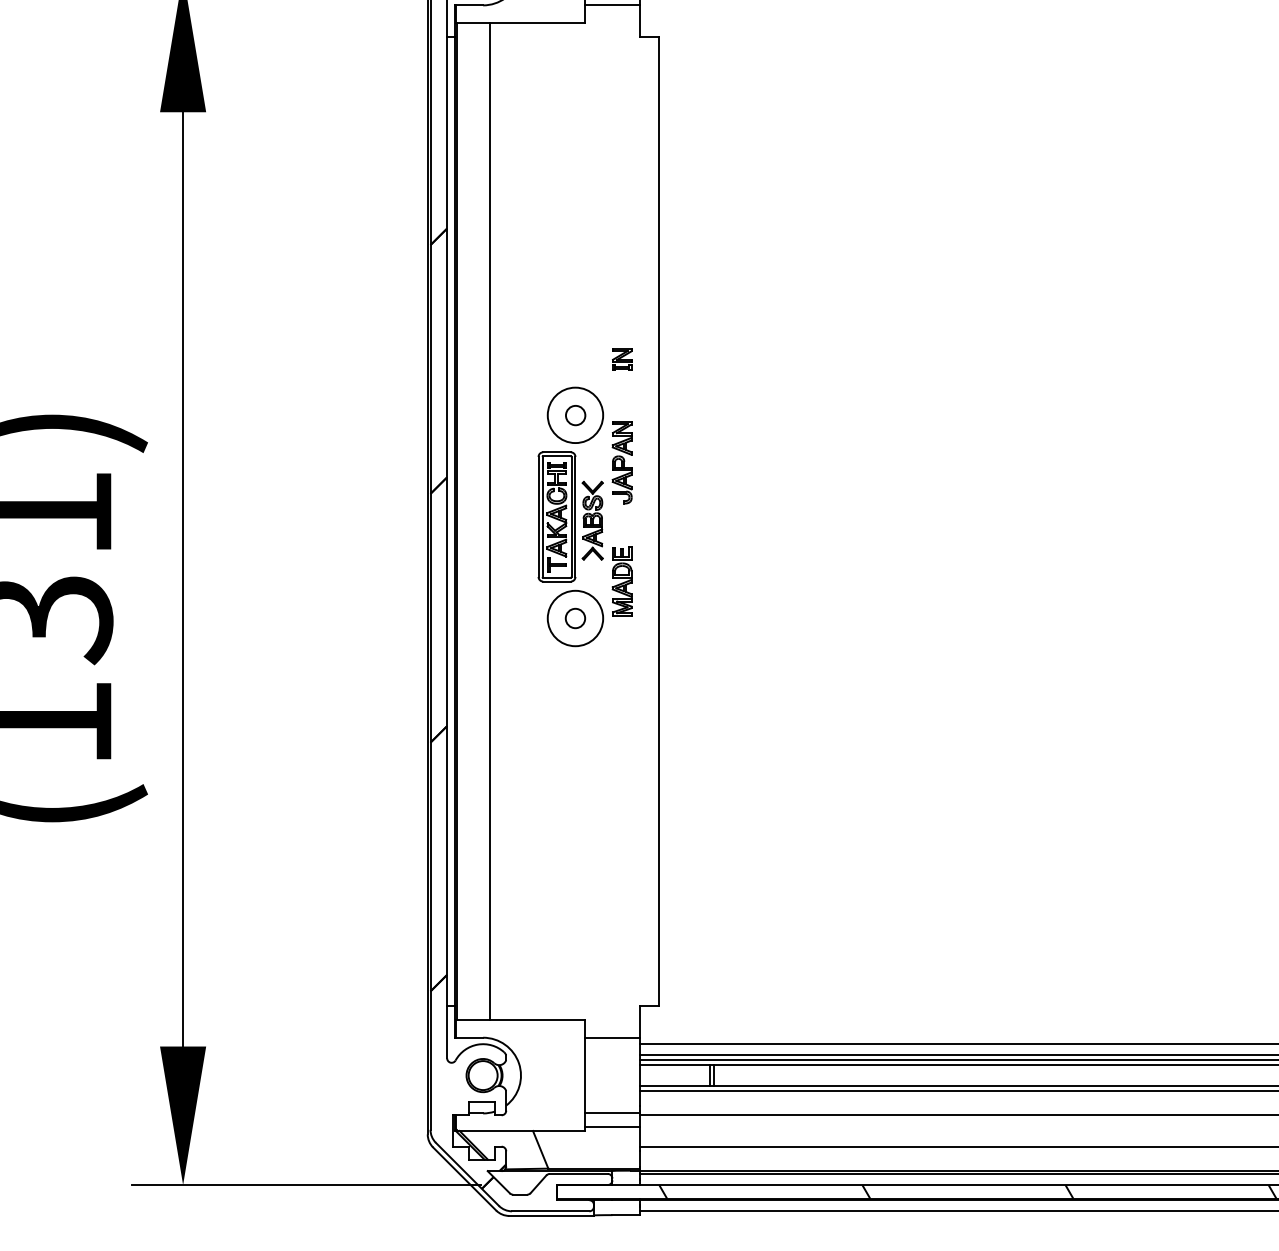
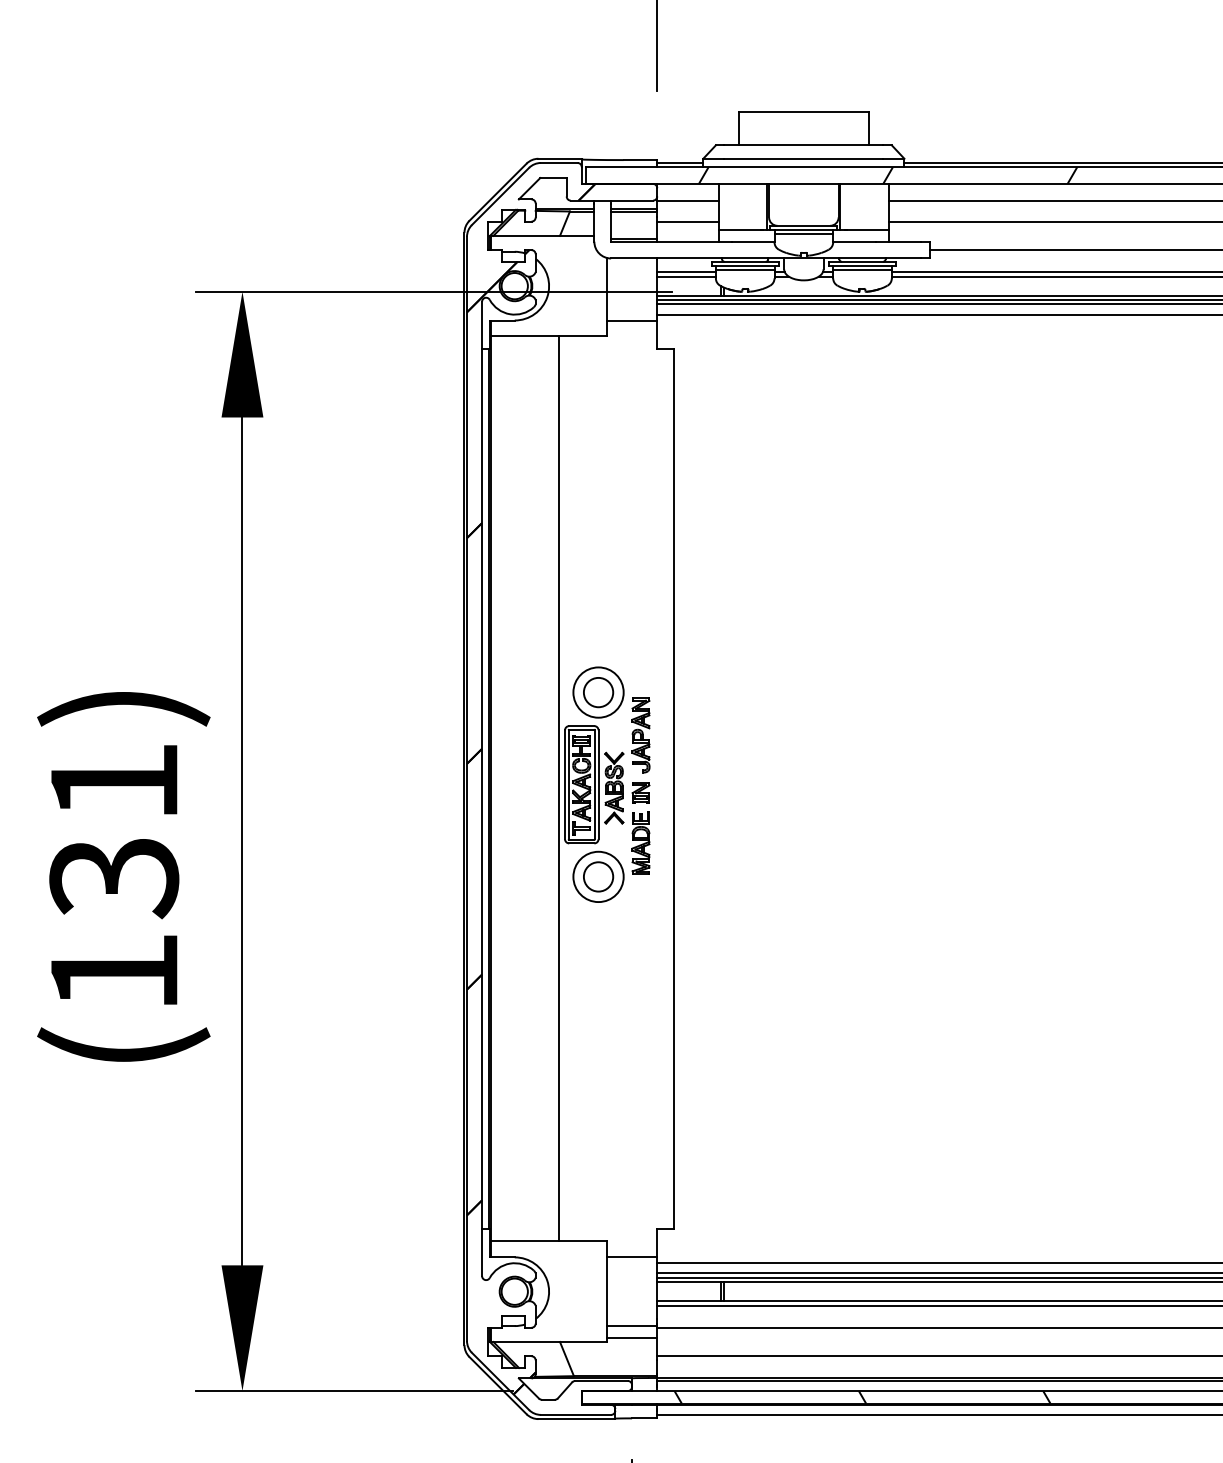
part: (621, 359) -> (640, 792), moved
circle: (575, 415) -> (598, 692), size x1.67
line: (489, 521) -> (558, 788), moved
circle: (575, 618) -> (598, 876), size x1.67

